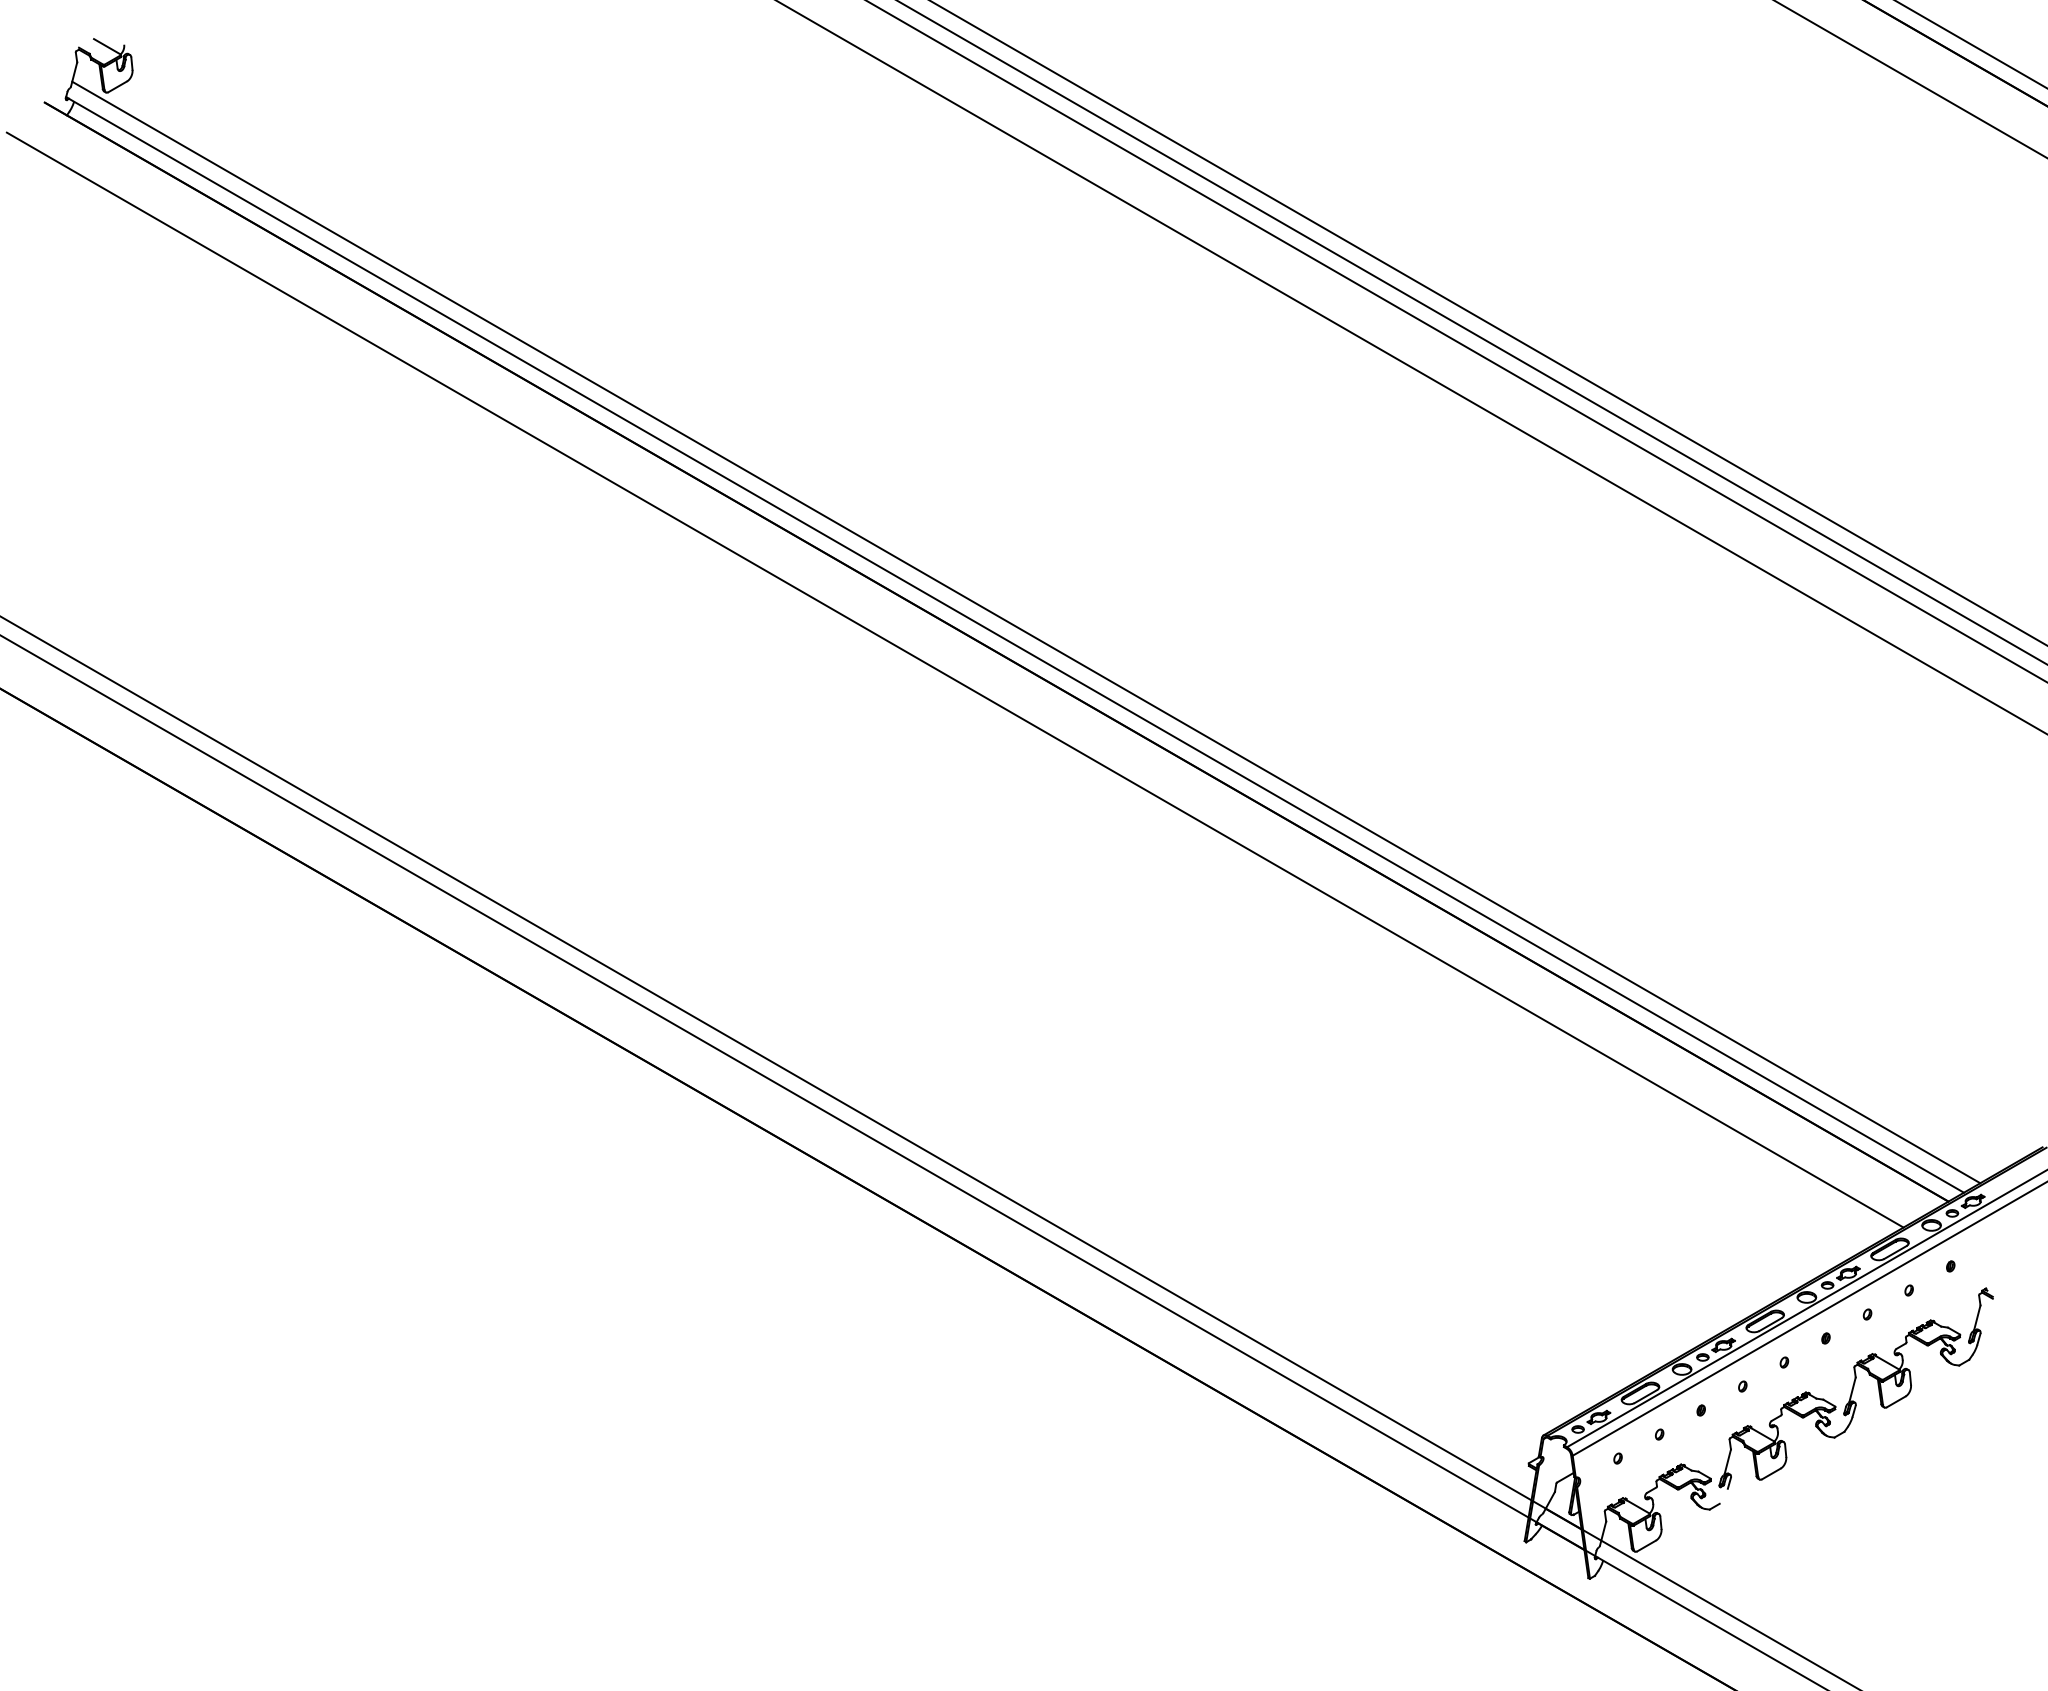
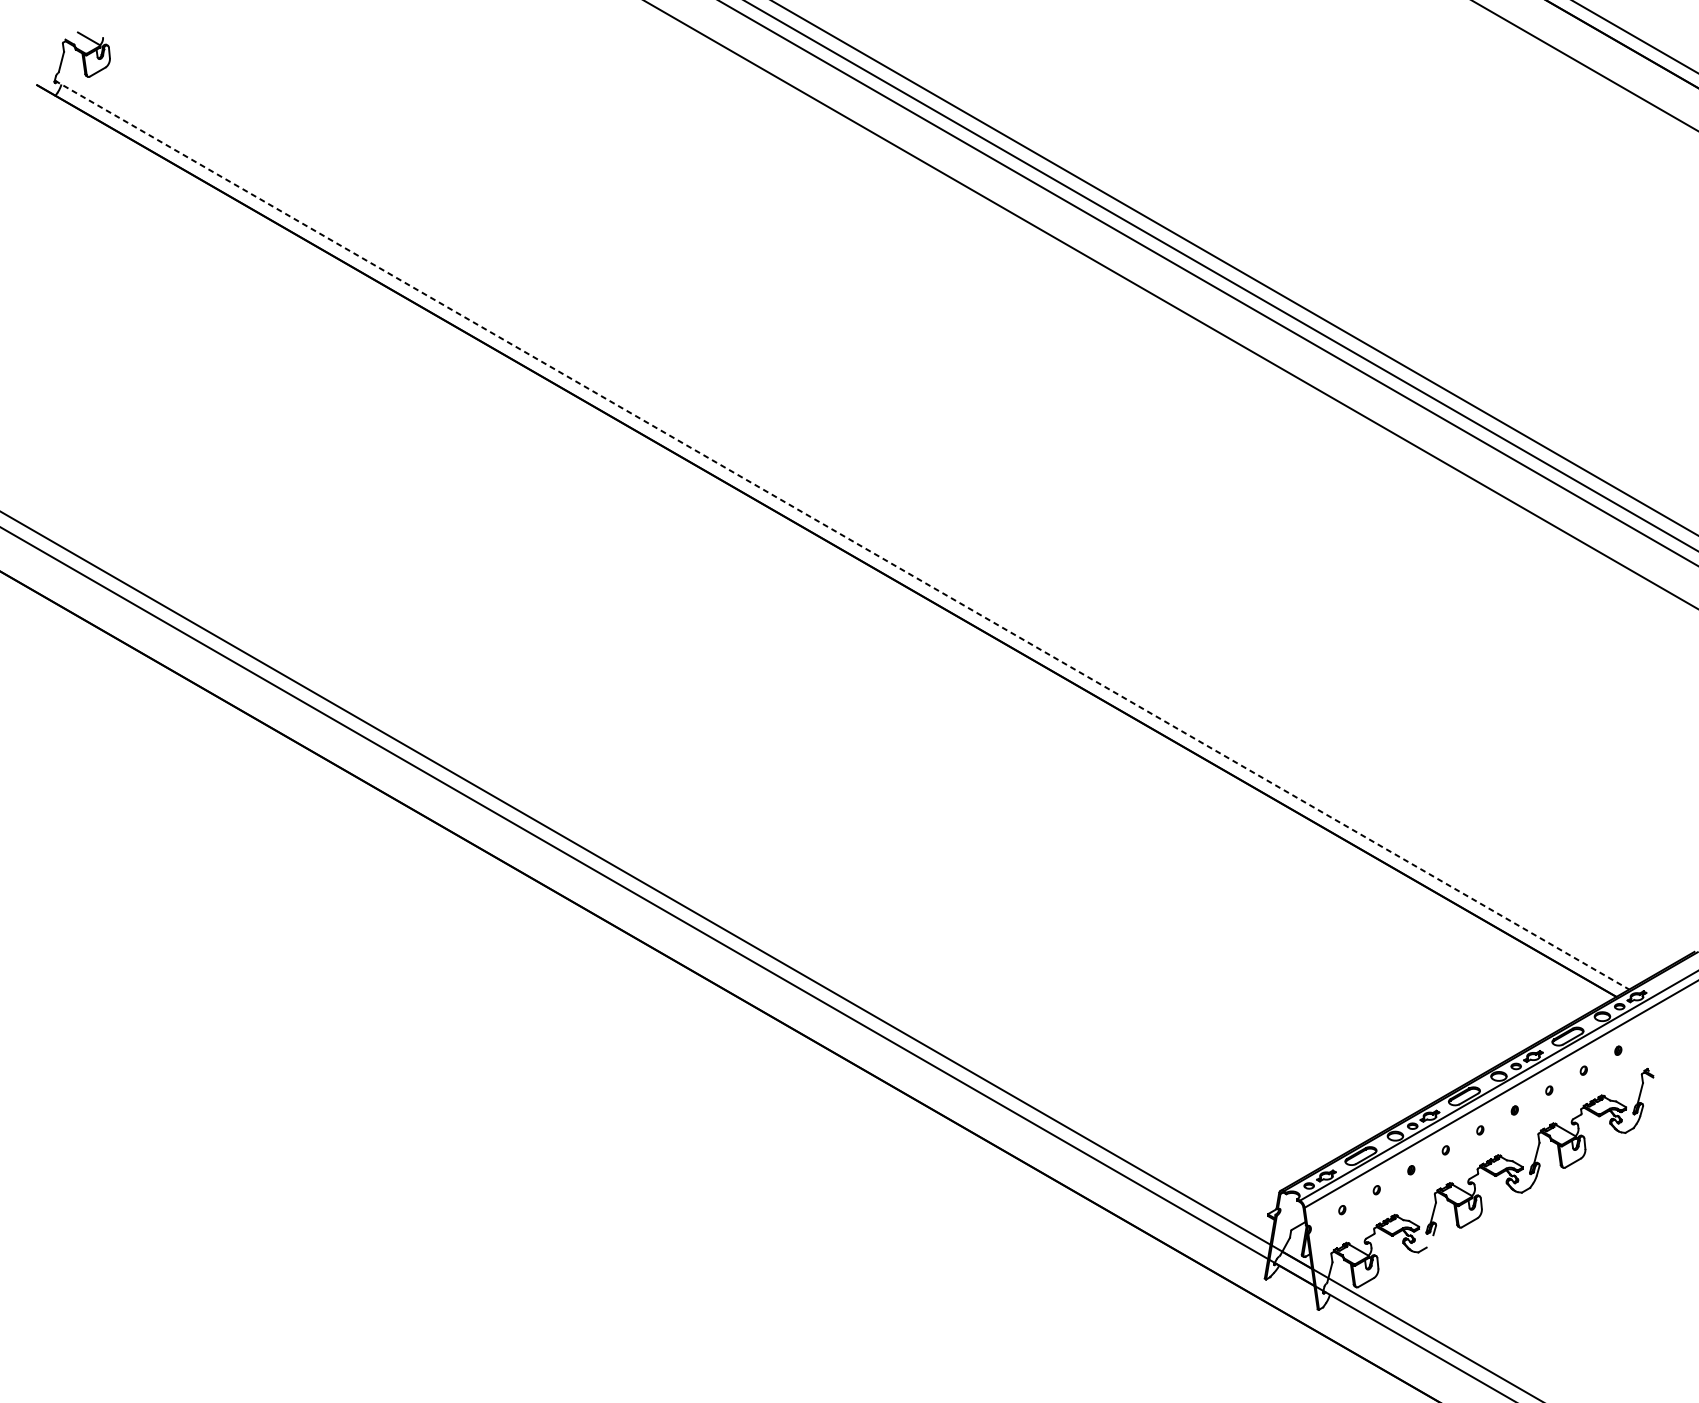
line: (1026, 632) -> (851, 524), removed
line: (1015, 644) -> (842, 534), solid -> dashed
line: (954, 679) -> (791, 563), removed

